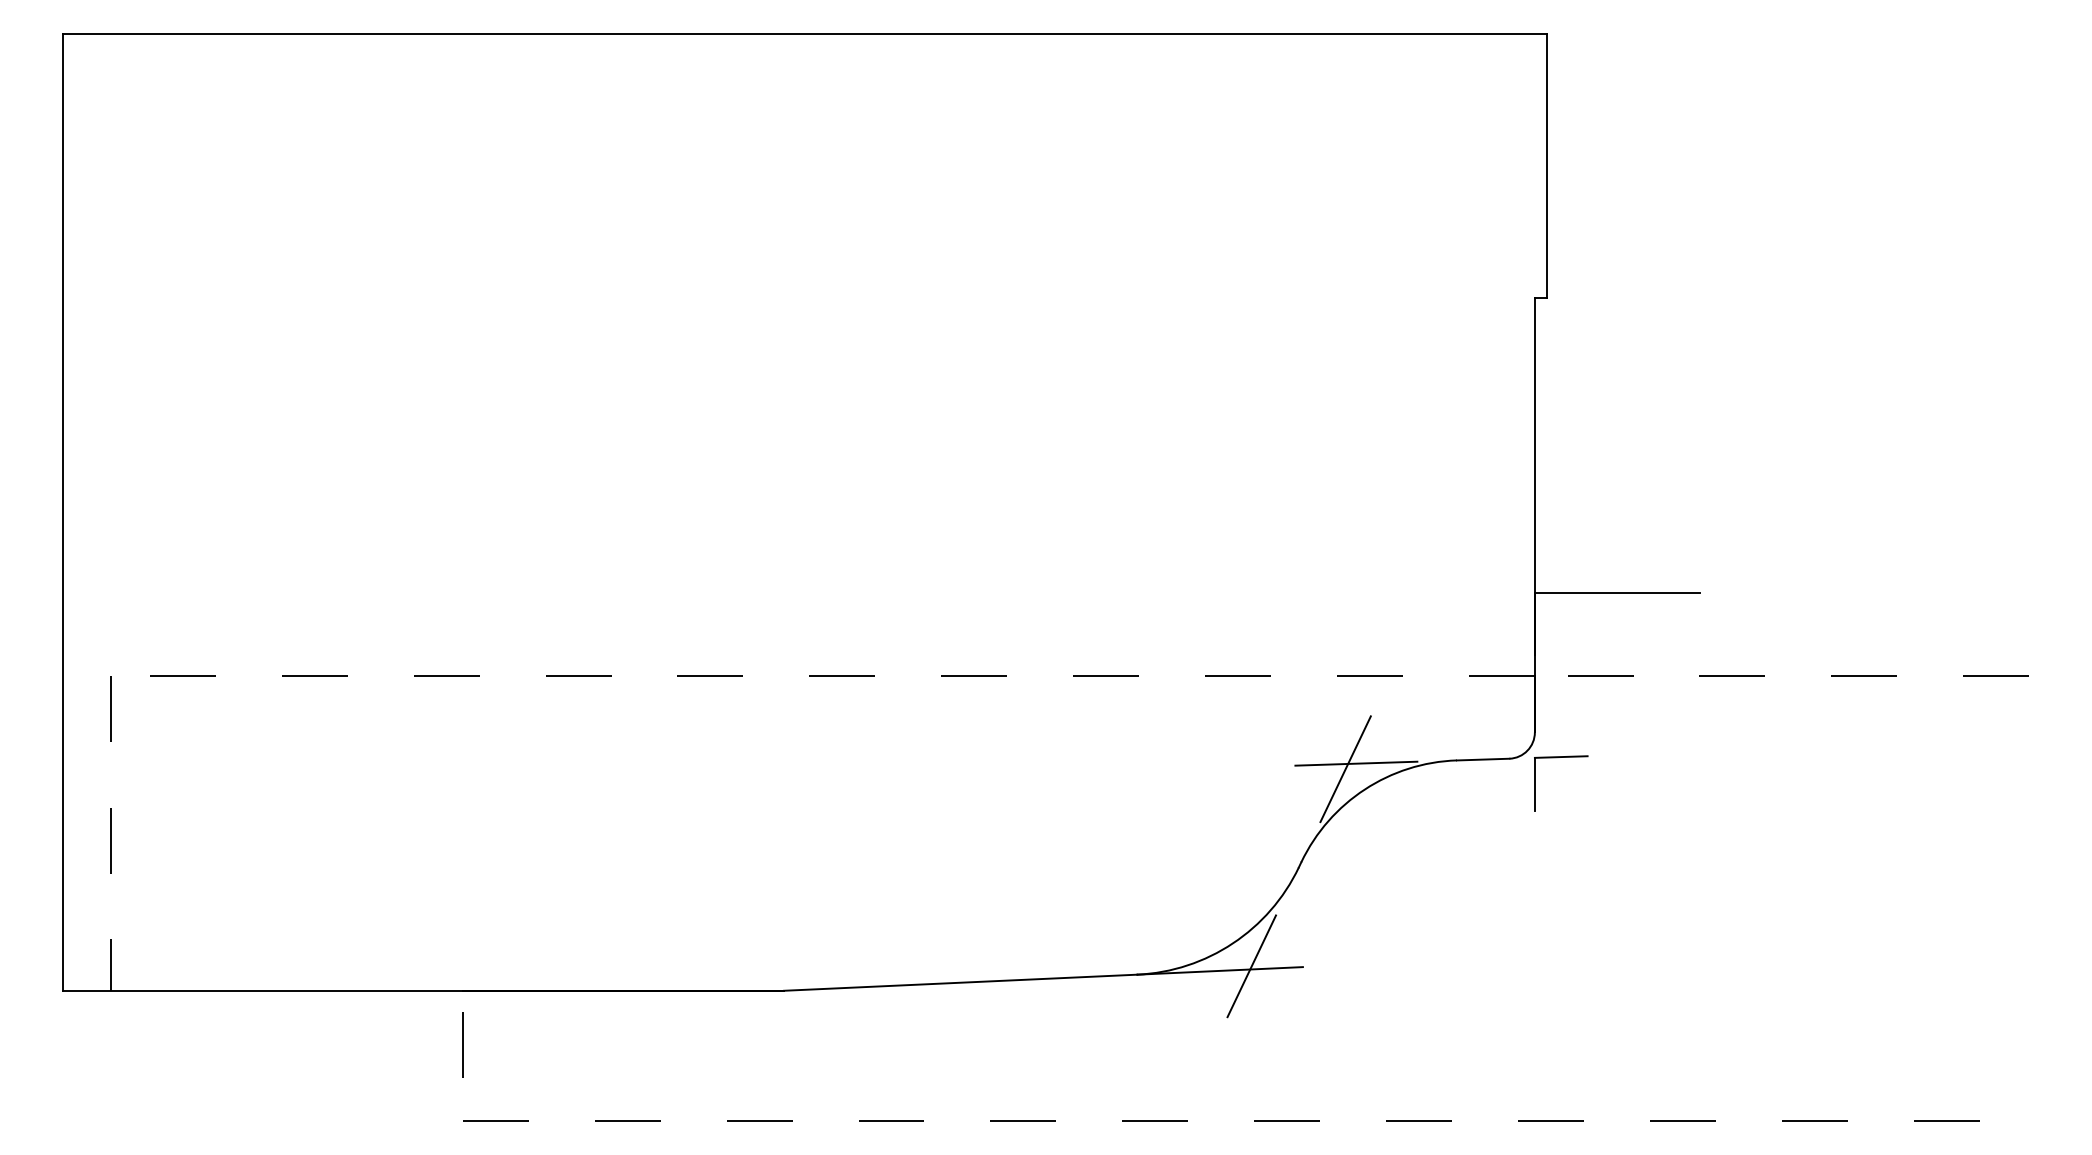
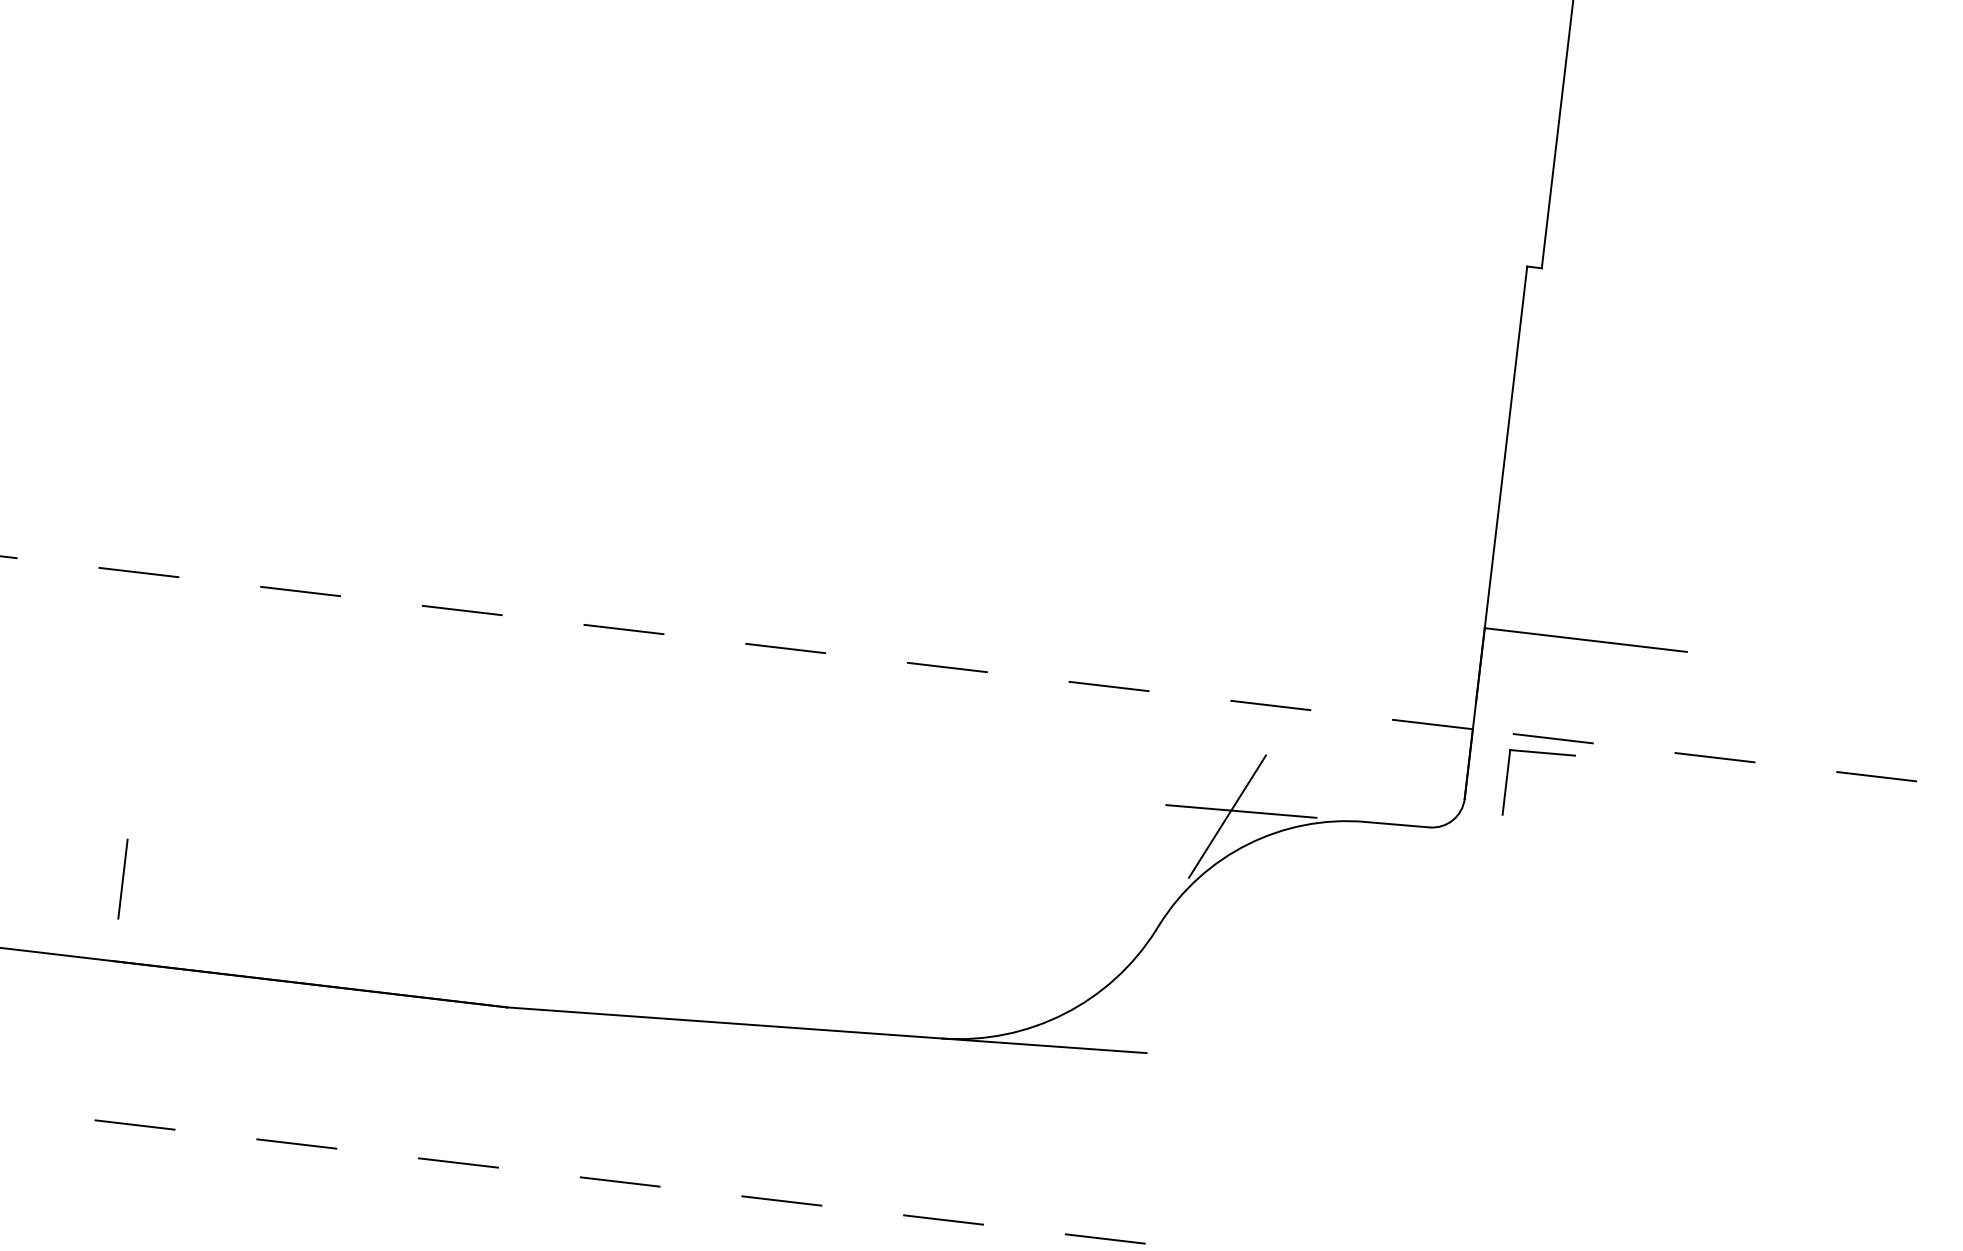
part: (1557, 758) -> (1537, 754), moved
line: (1251, 966) -> (1083, 1044), removed
line: (462, 1044) -> (122, 878), moved

